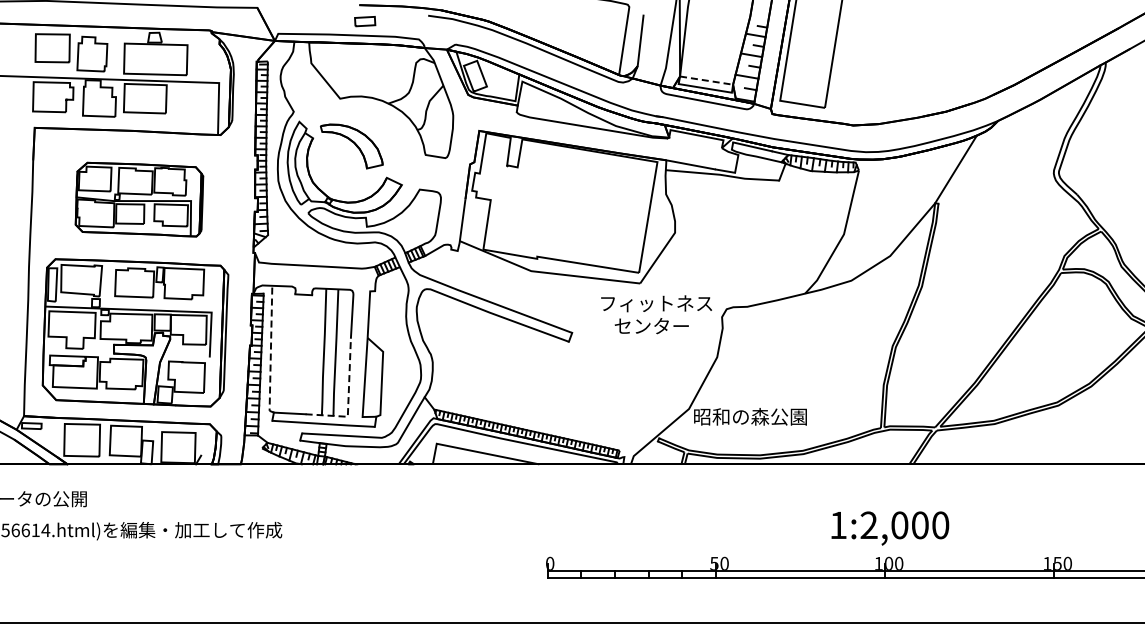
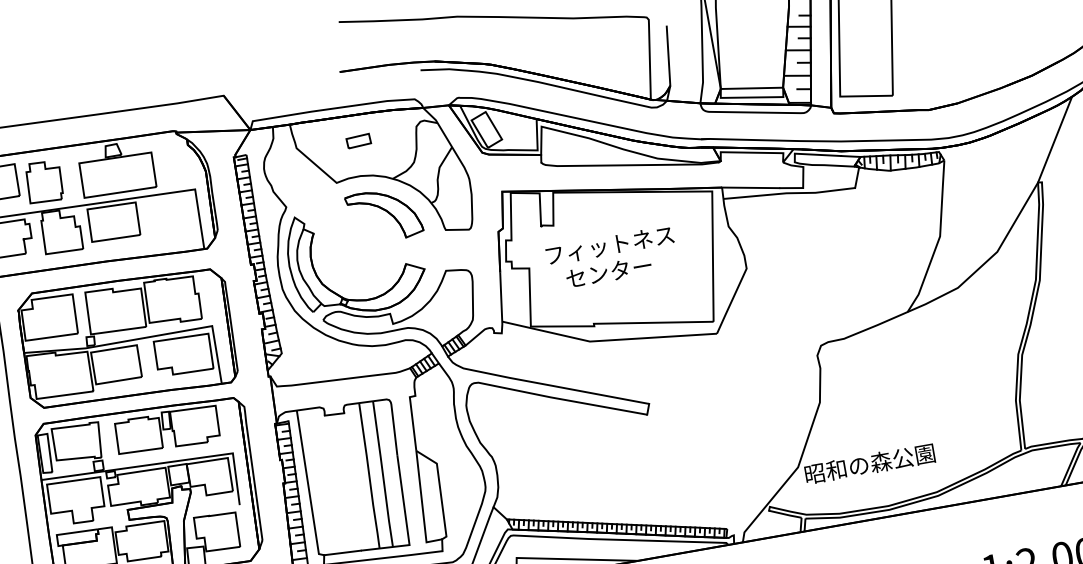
part: (365, 21) -> (359, 140), moved
line: (706, 80) -> (751, 88), dashed -> solid
part: (351, 146) -> (384, 215), moved
part: (139, 199) -> (127, 338), size x1.43
text: (656, 314) -> (612, 257), moved
line: (270, 351) -> (307, 485), dashed -> solid
line: (348, 399) -> (406, 525), dashed -> solid

